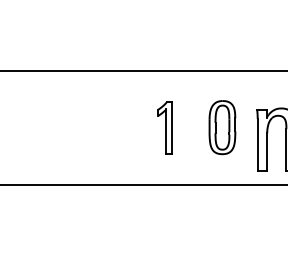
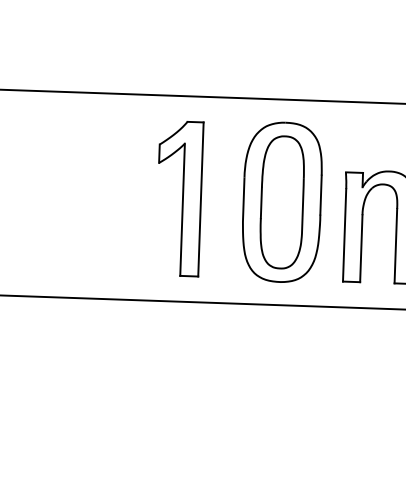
part: (164, 127) -> (178, 198), size x1.67
part: (222, 127) -> (282, 201), size x1.67

